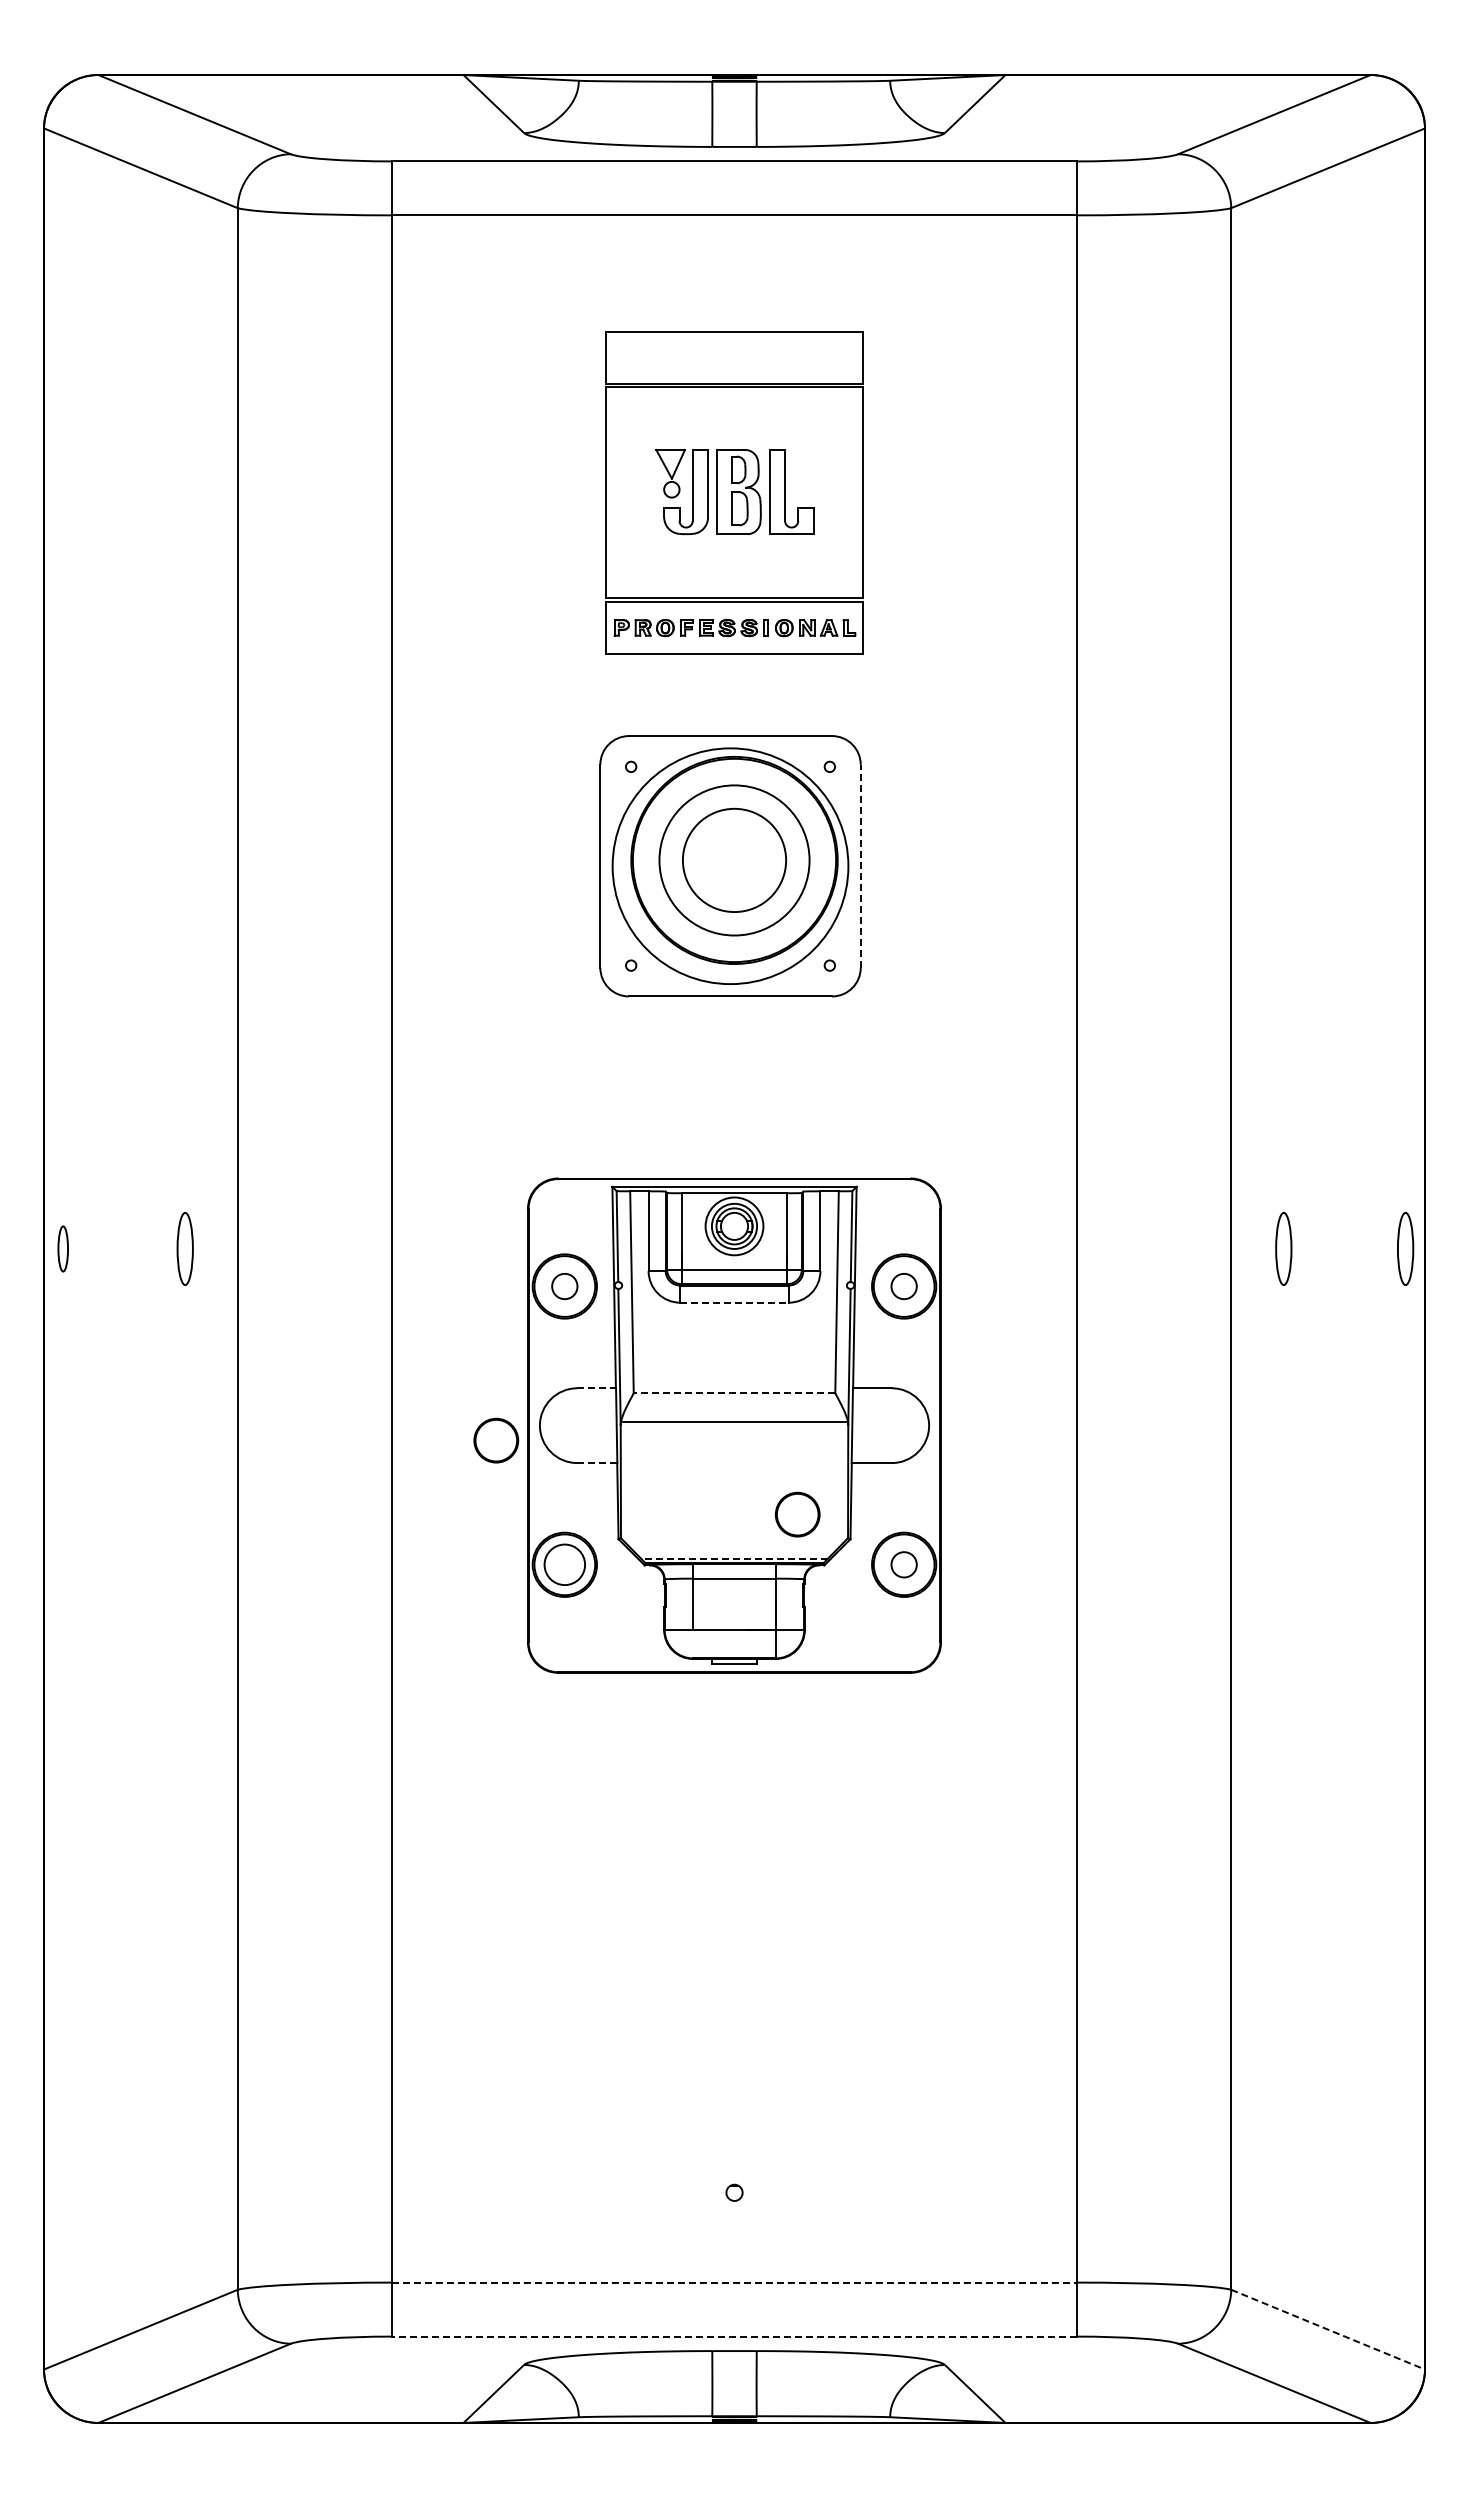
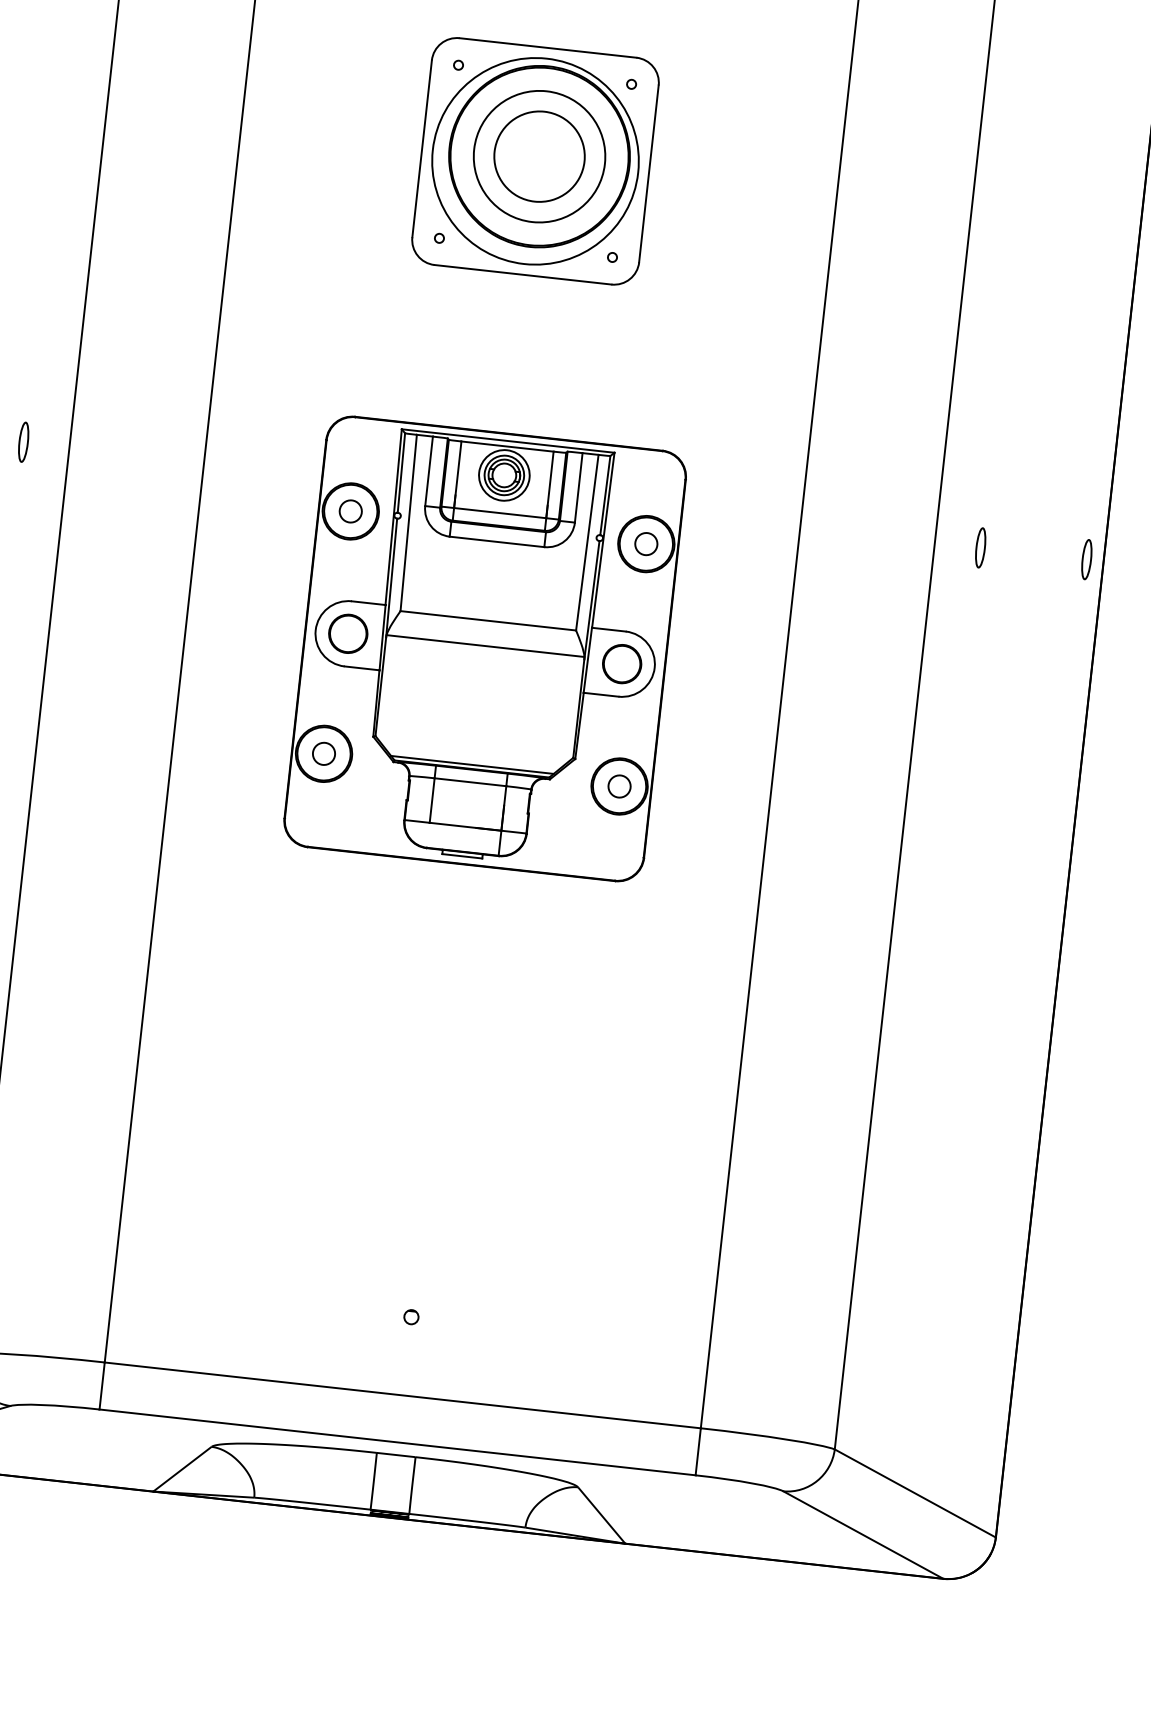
line: (860, 866) -> (648, 174), dashed -> solid
part: (184, 1248) -> (23, 441), size x0.62
part: (1283, 1248) -> (980, 547), size x0.62
part: (1405, 1248) -> (1086, 559), size x0.62
line: (735, 1302) -> (497, 541), dashed -> solid
line: (597, 1388) -> (369, 603), dashed -> solid
line: (734, 1393) -> (488, 620), dashed -> solid
part: (496, 1440) -> (348, 633), moved
line: (597, 1463) -> (362, 668), dashed -> solid
part: (797, 1514) -> (621, 663), moved
line: (734, 1558) -> (472, 764), dashed -> solid
circle: (564, 1564) -> (323, 753), size x0.62
line: (734, 2282) -> (402, 1395), dashed -> solid
line: (1328, 2329) -> (915, 1493), dashed -> solid
line: (734, 2336) -> (397, 1442), dashed -> solid

